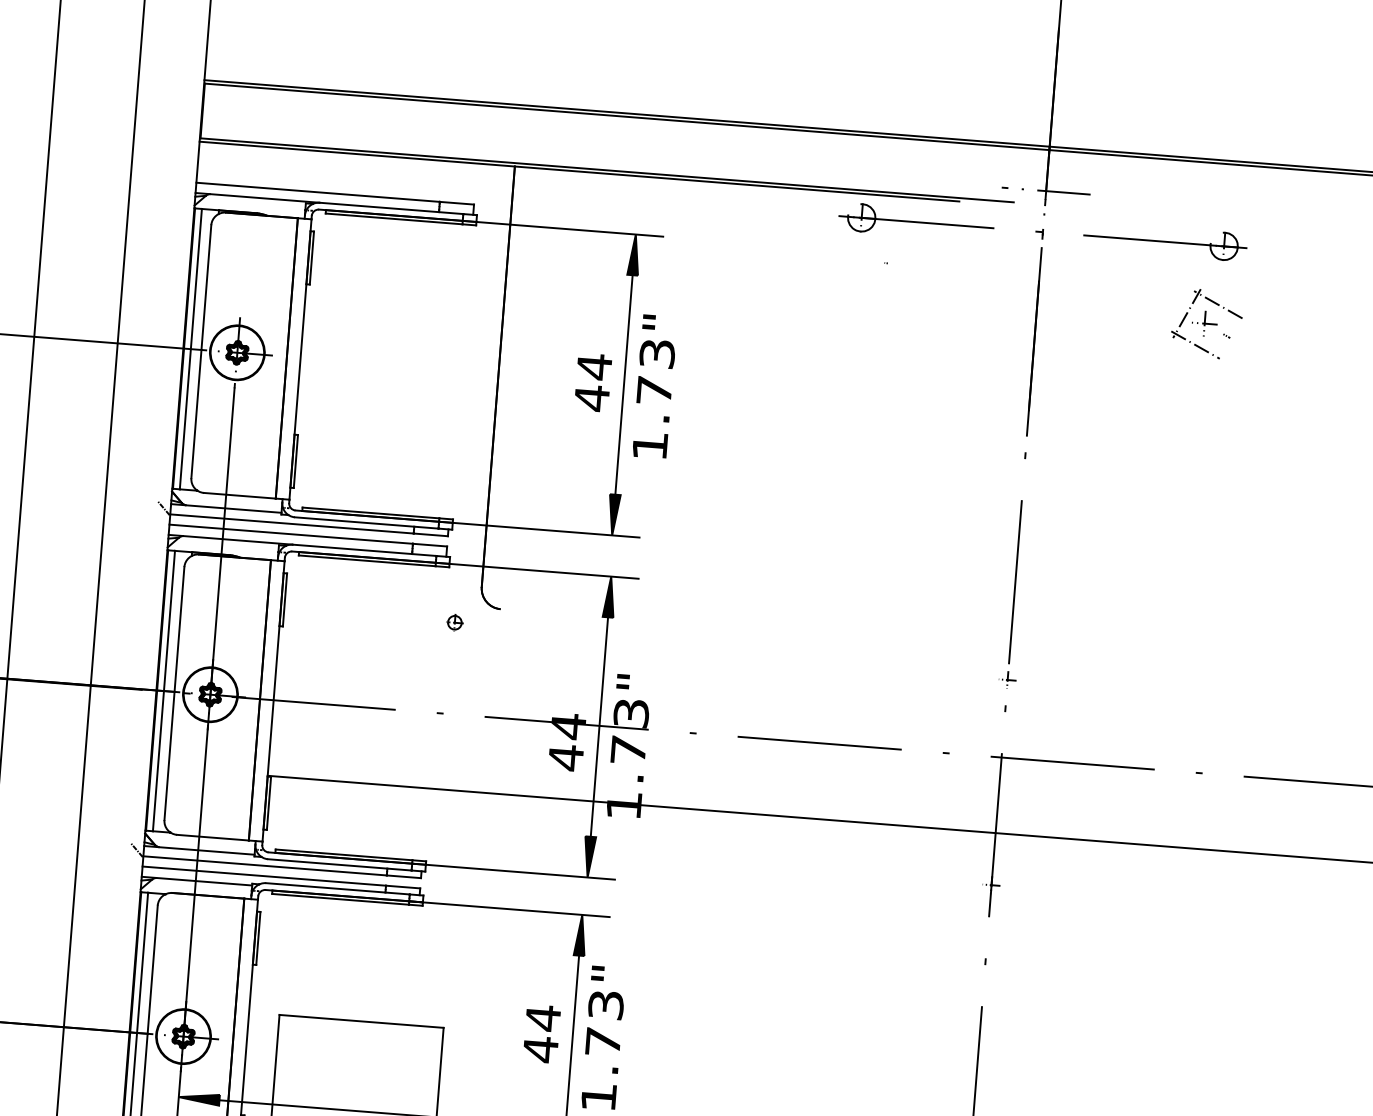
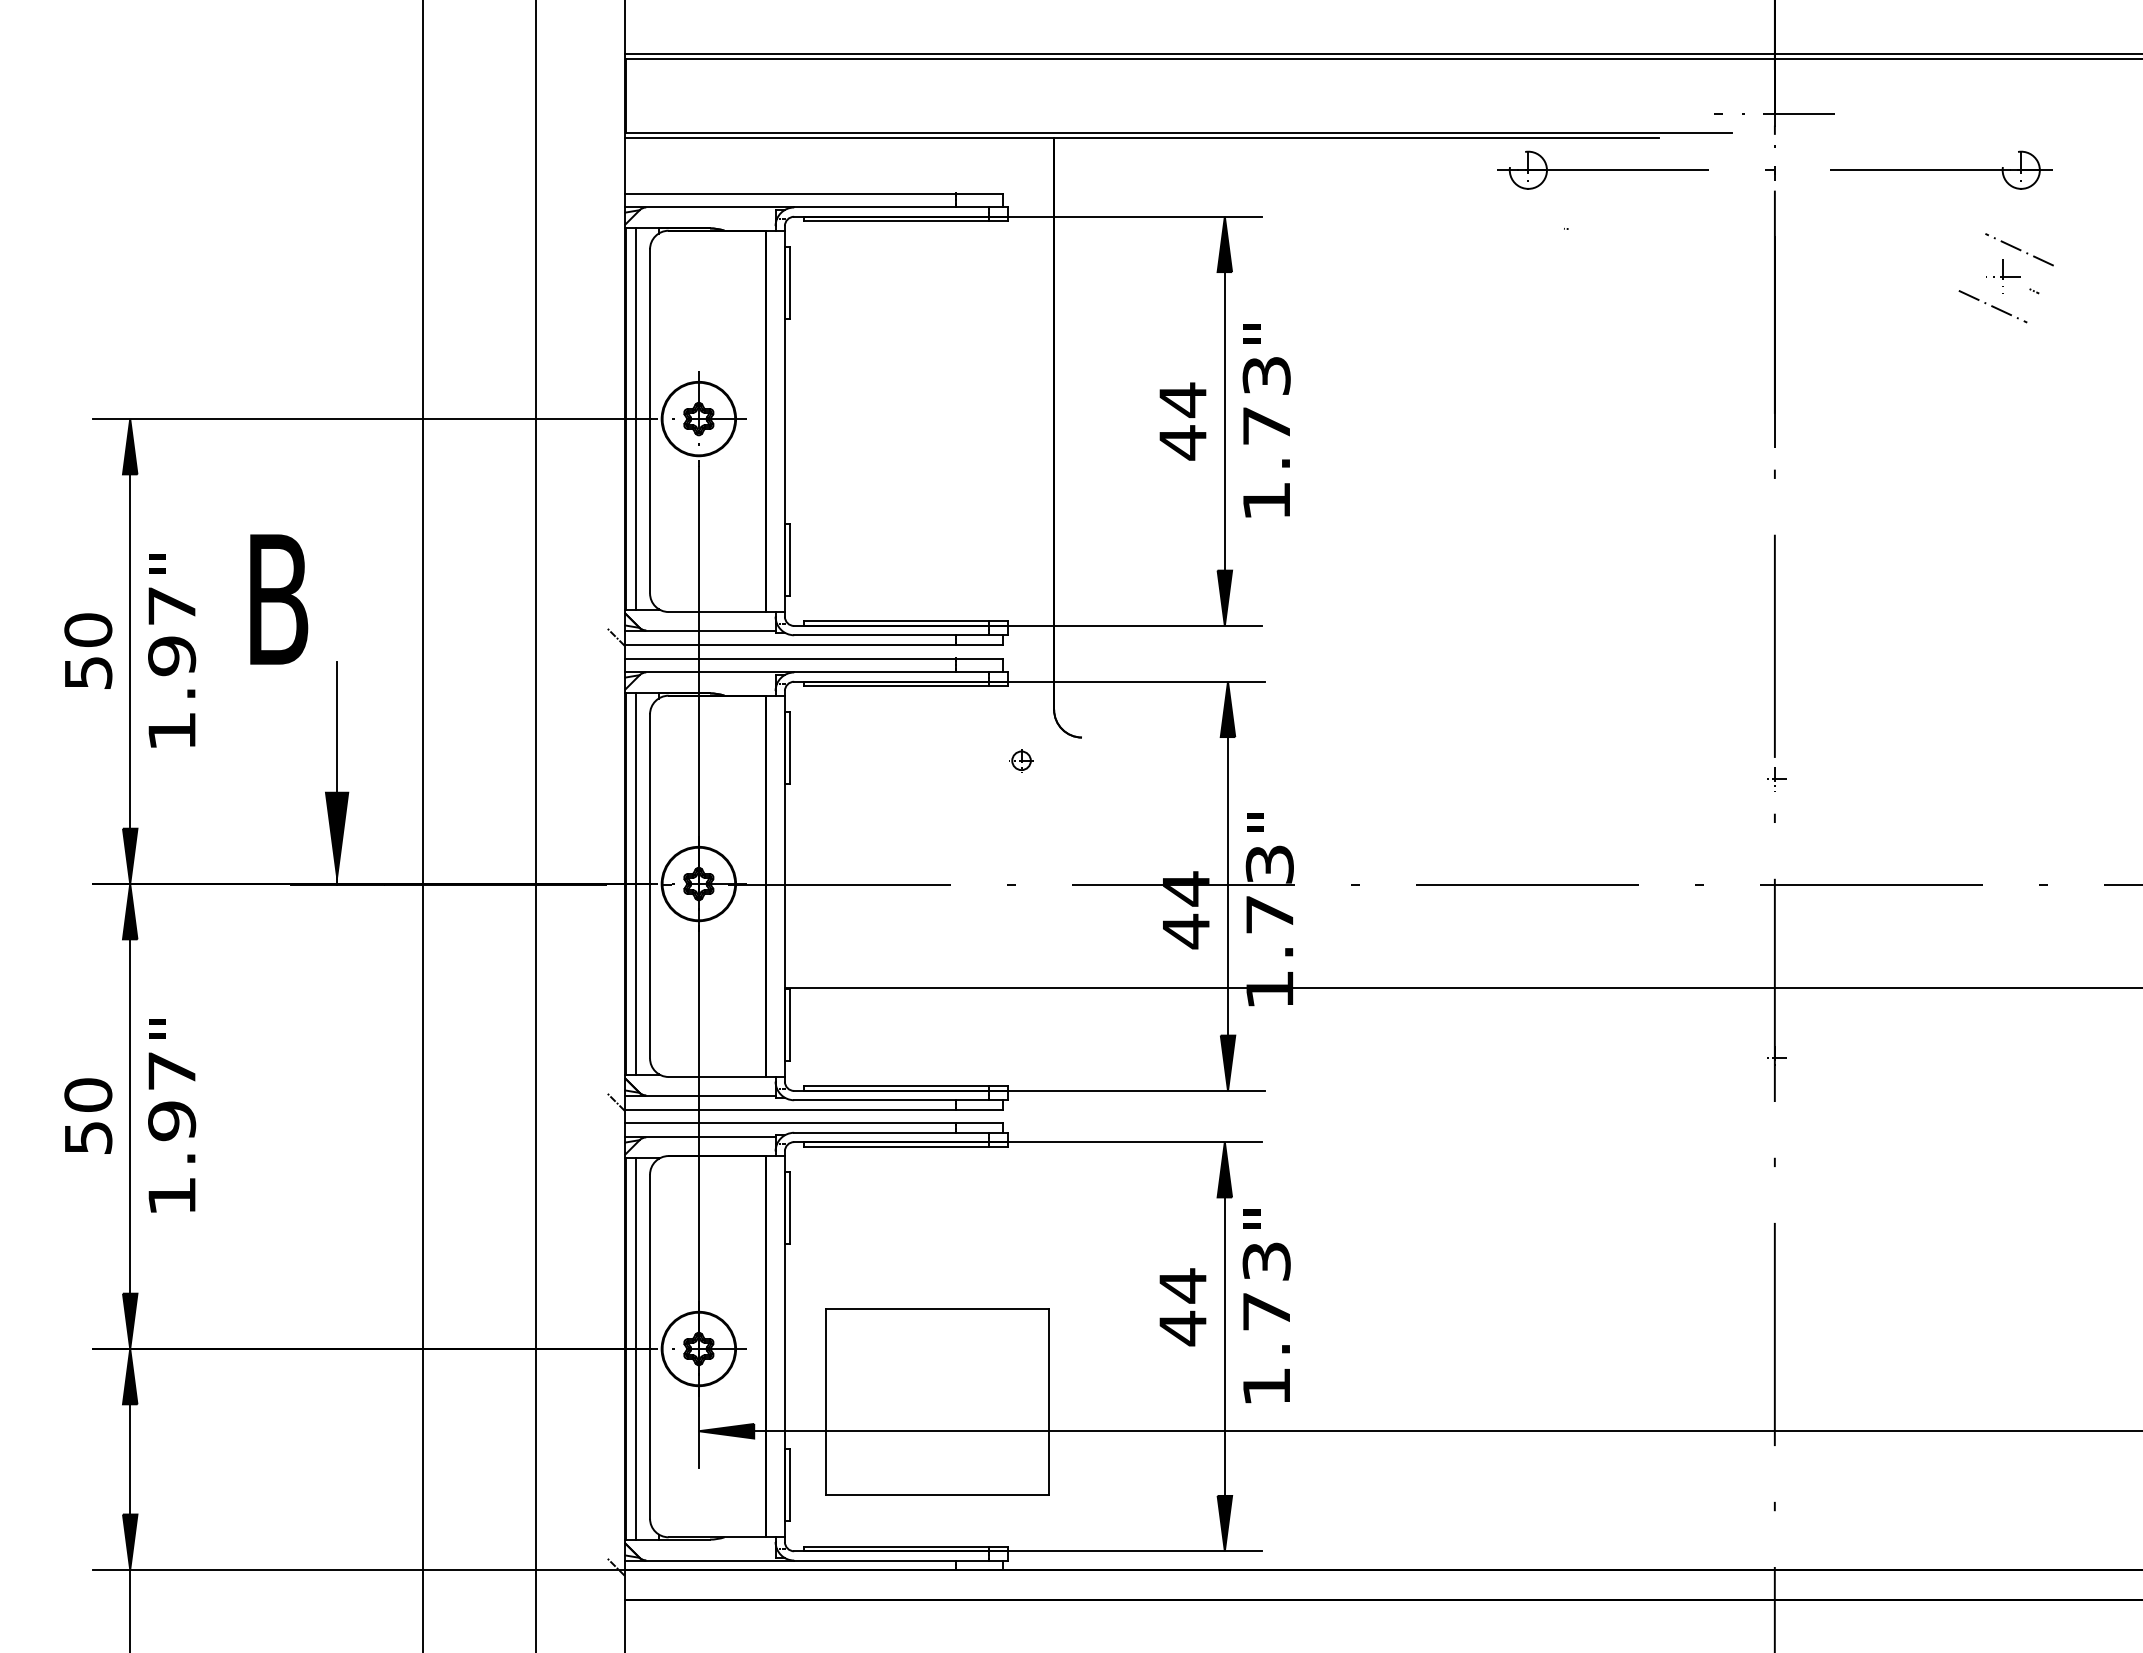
line: (1187, 313) -> (1978, 264), removed

